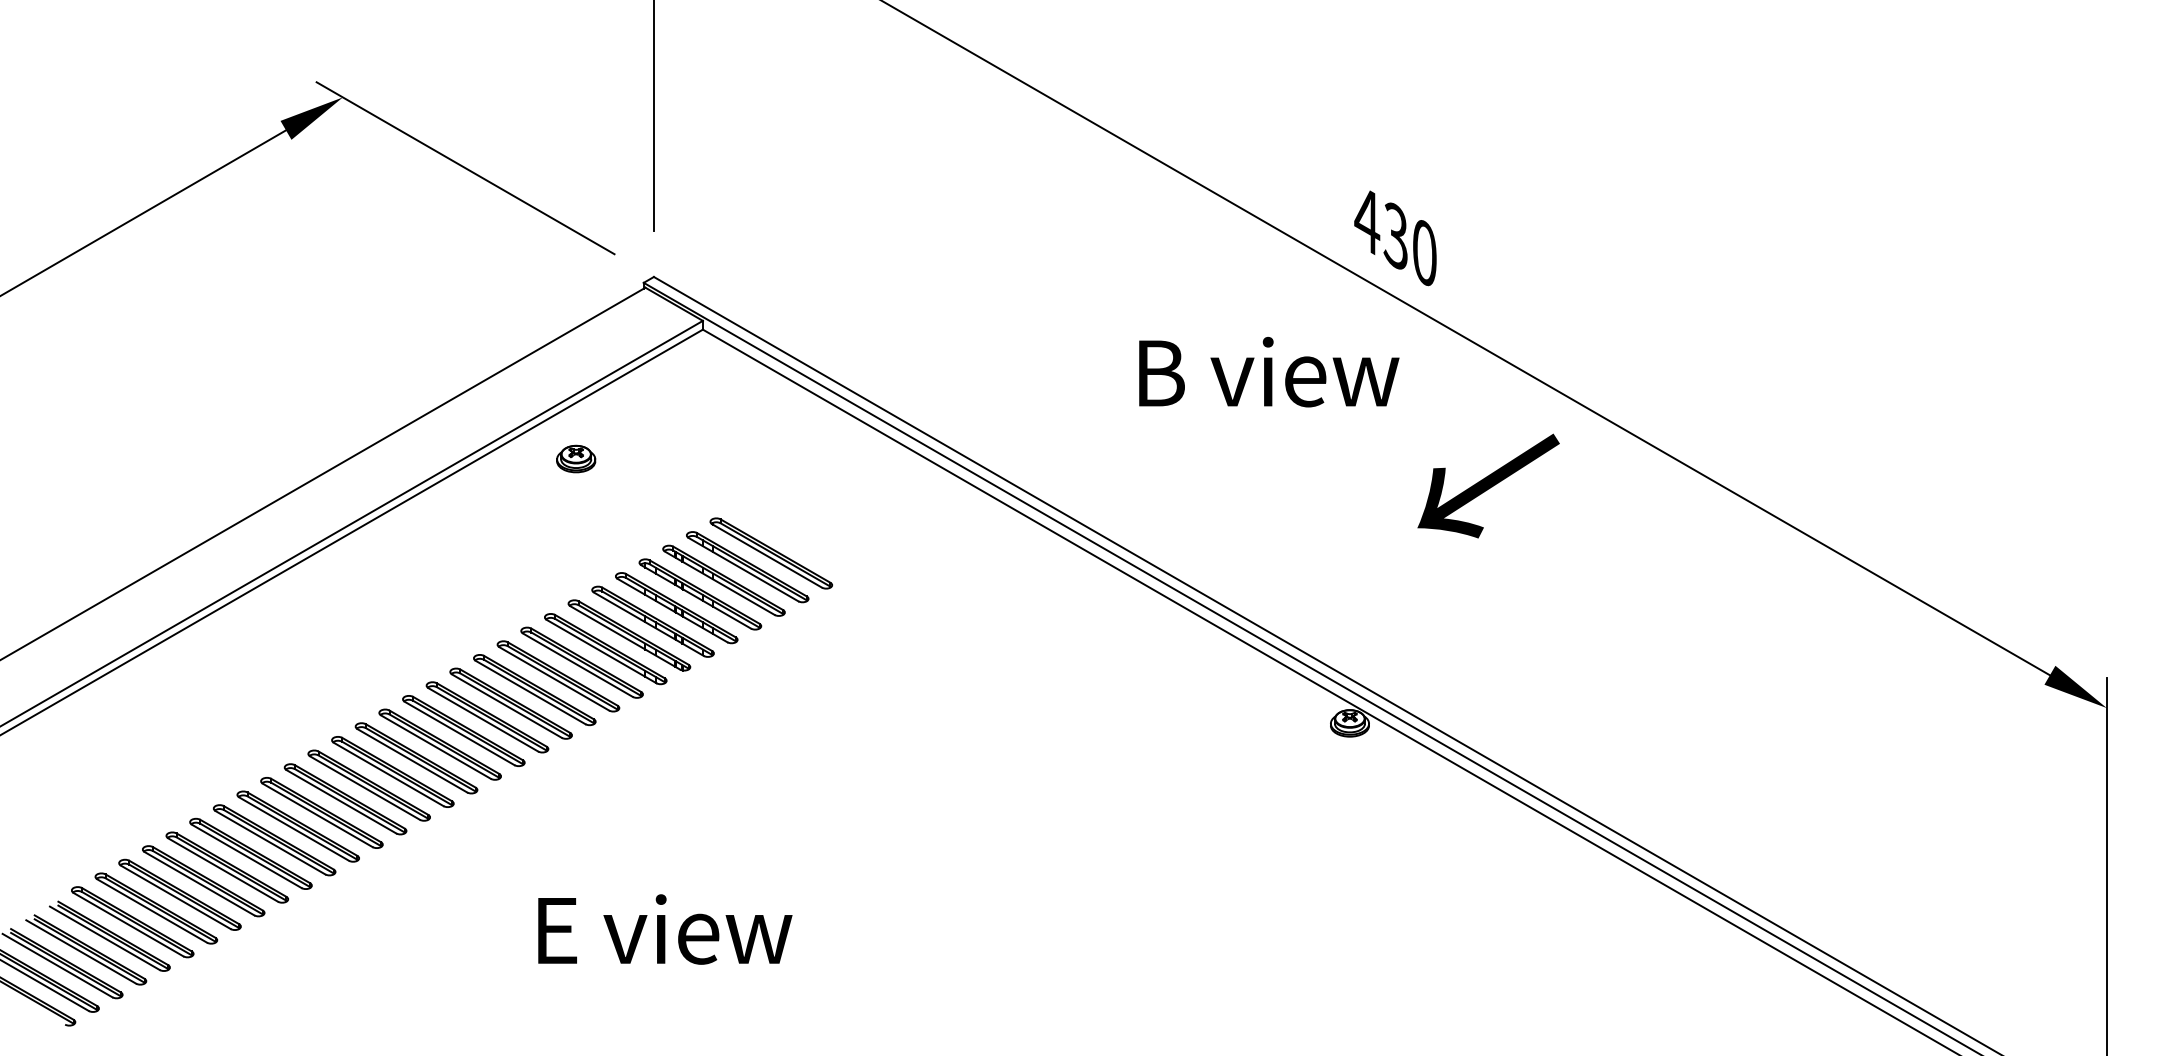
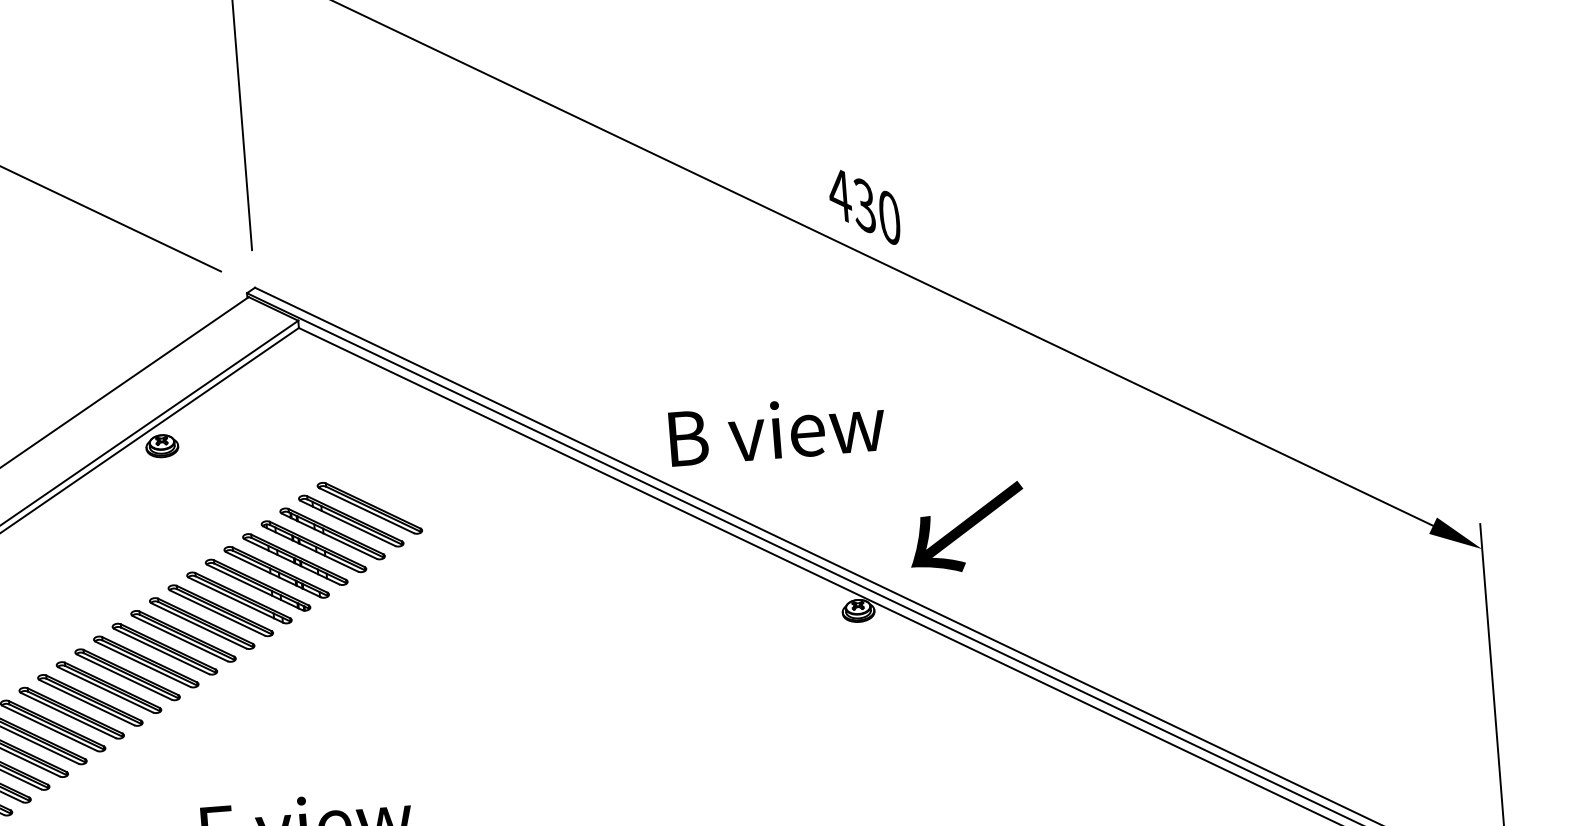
text: (1269, 372) -> (777, 430), moved
part: (576, 458) -> (162, 445), moved
text: (1488, 485) -> (967, 527), moved

